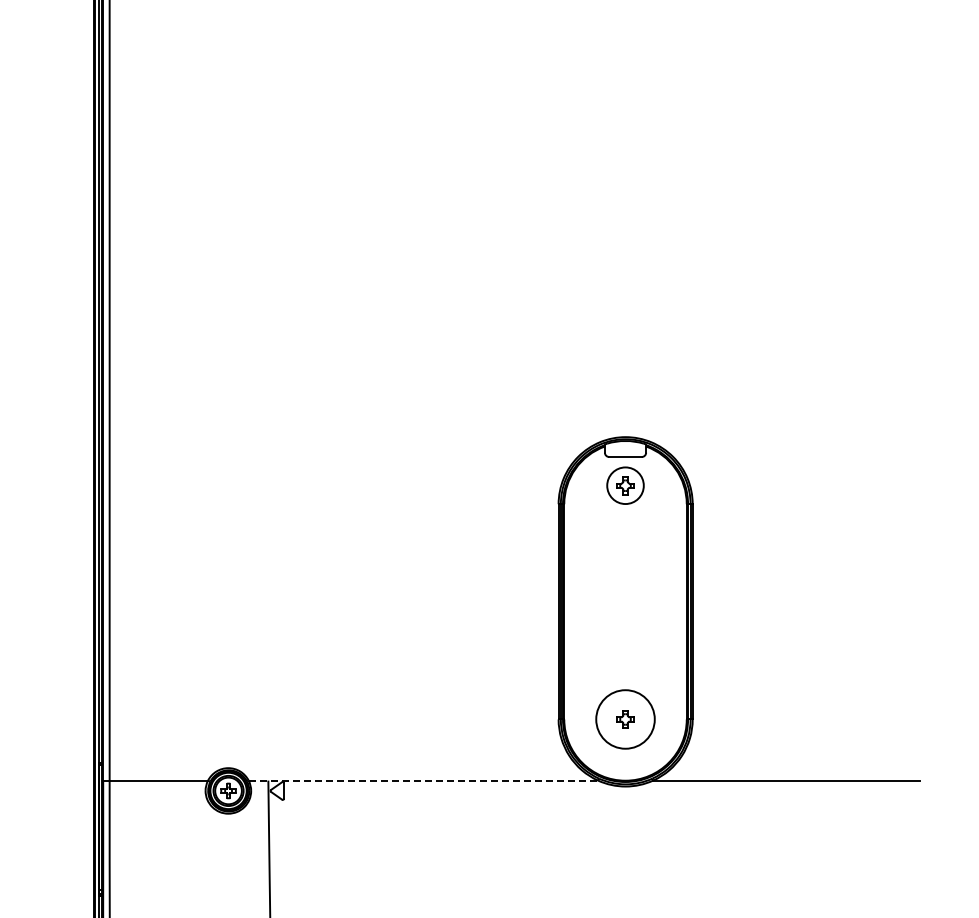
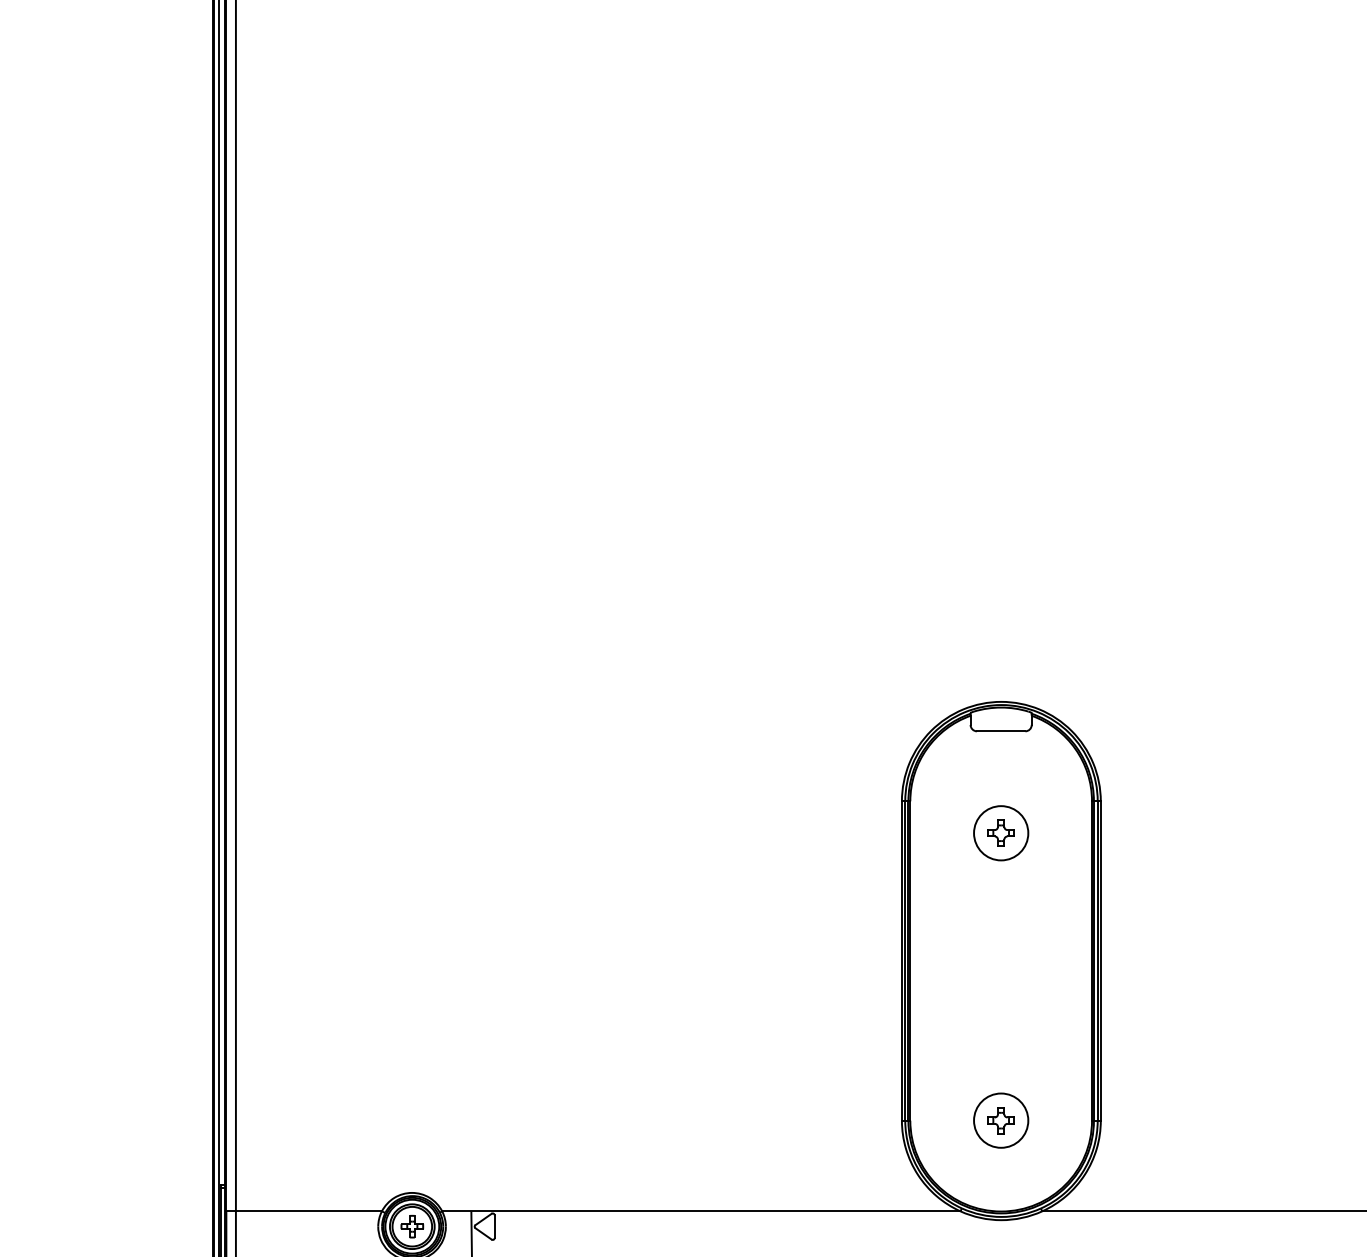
part: (625, 485) -> (1001, 832), moved
circle: (625, 719) -> (1001, 1120), size x0.62
line: (423, 780) -> (701, 1211), dashed -> solid

